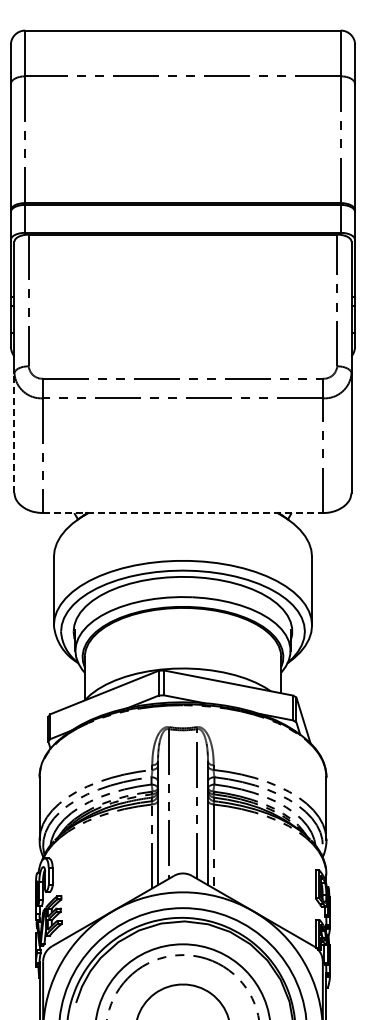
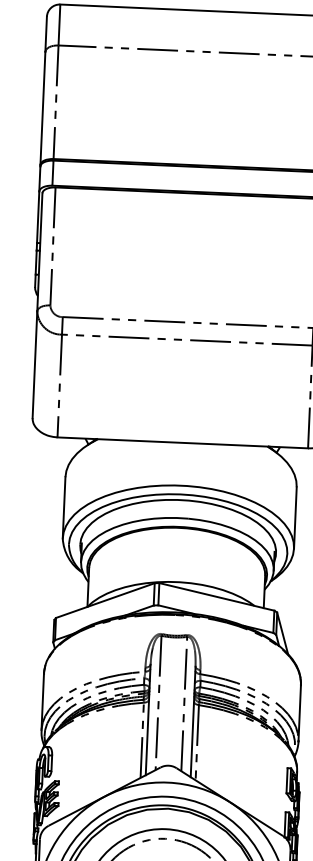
line: (14, 433) -> (34, 365), dashed -> solid
line: (183, 513) -> (183, 443), dashed -> solid

